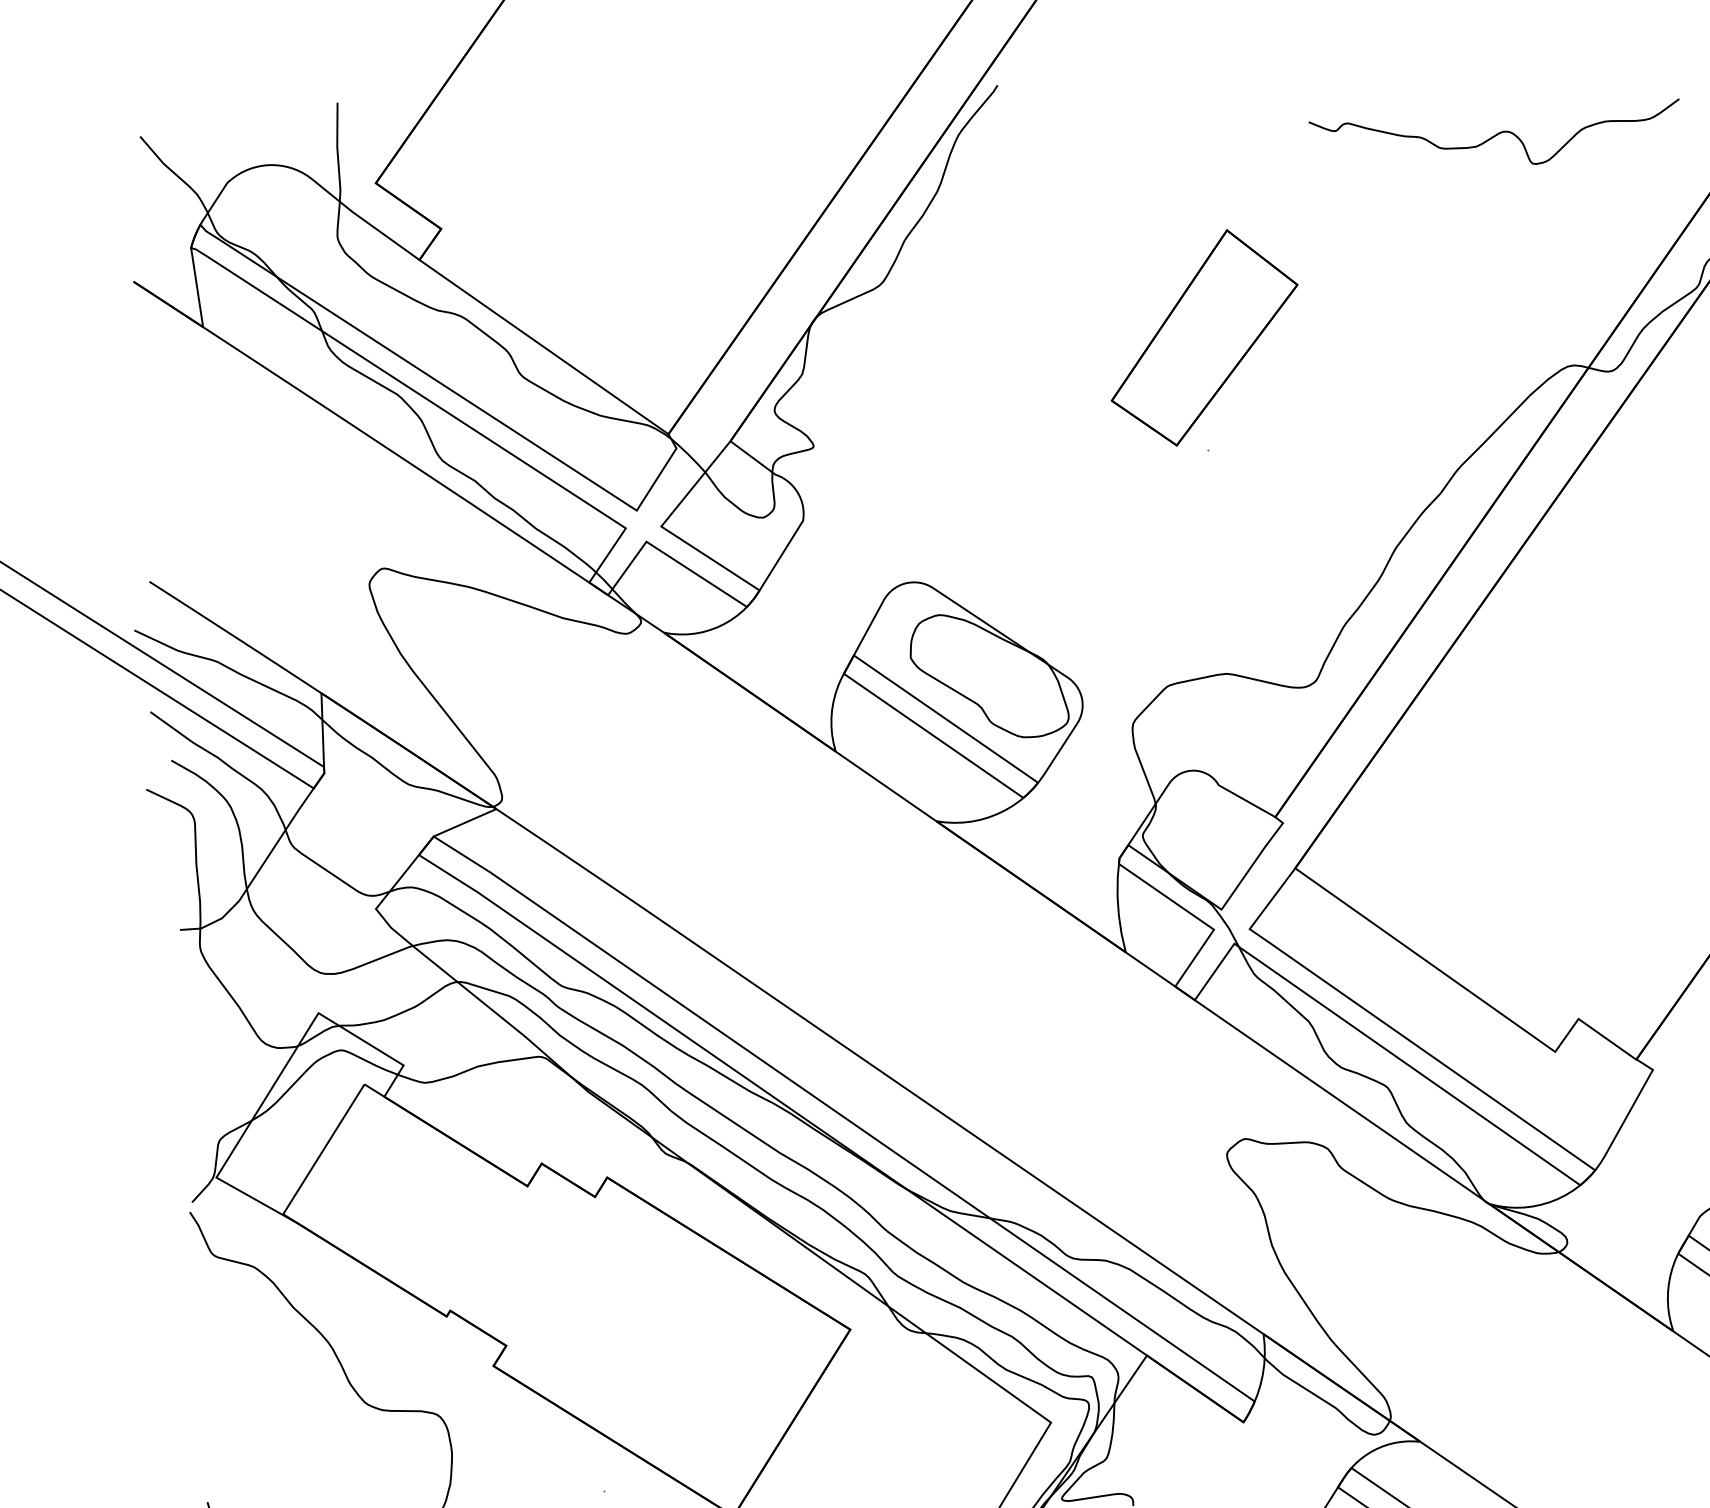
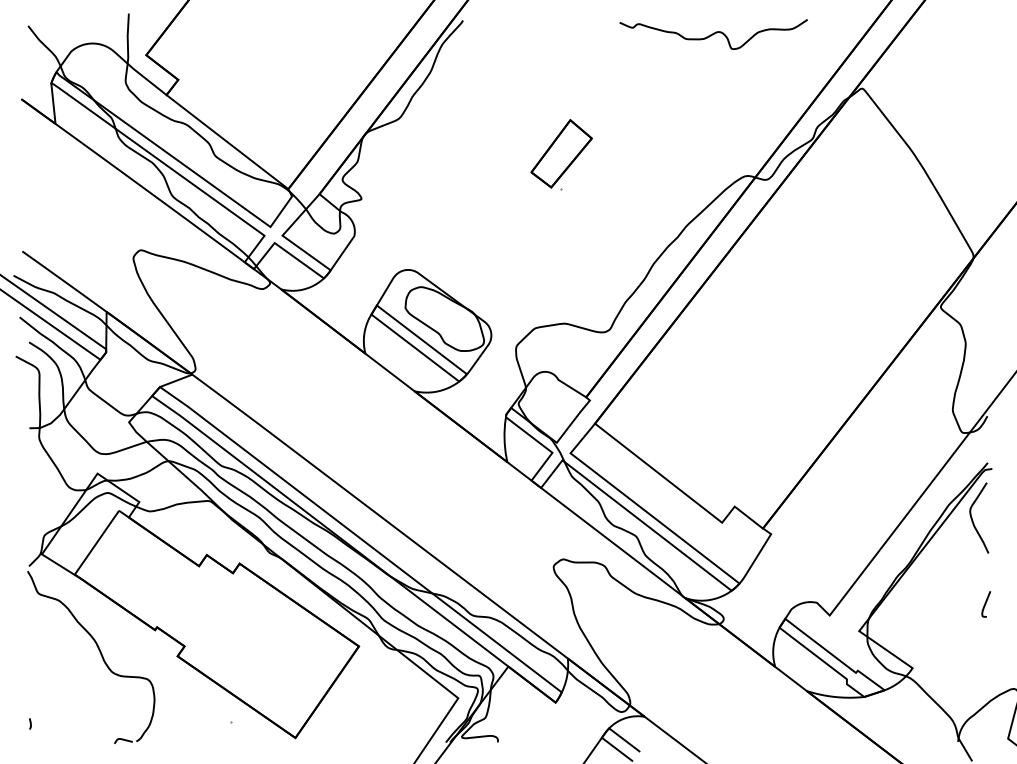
curve: (1494, 136) -> (713, 34), moved
part: (1204, 340) -> (561, 154), size x0.62

